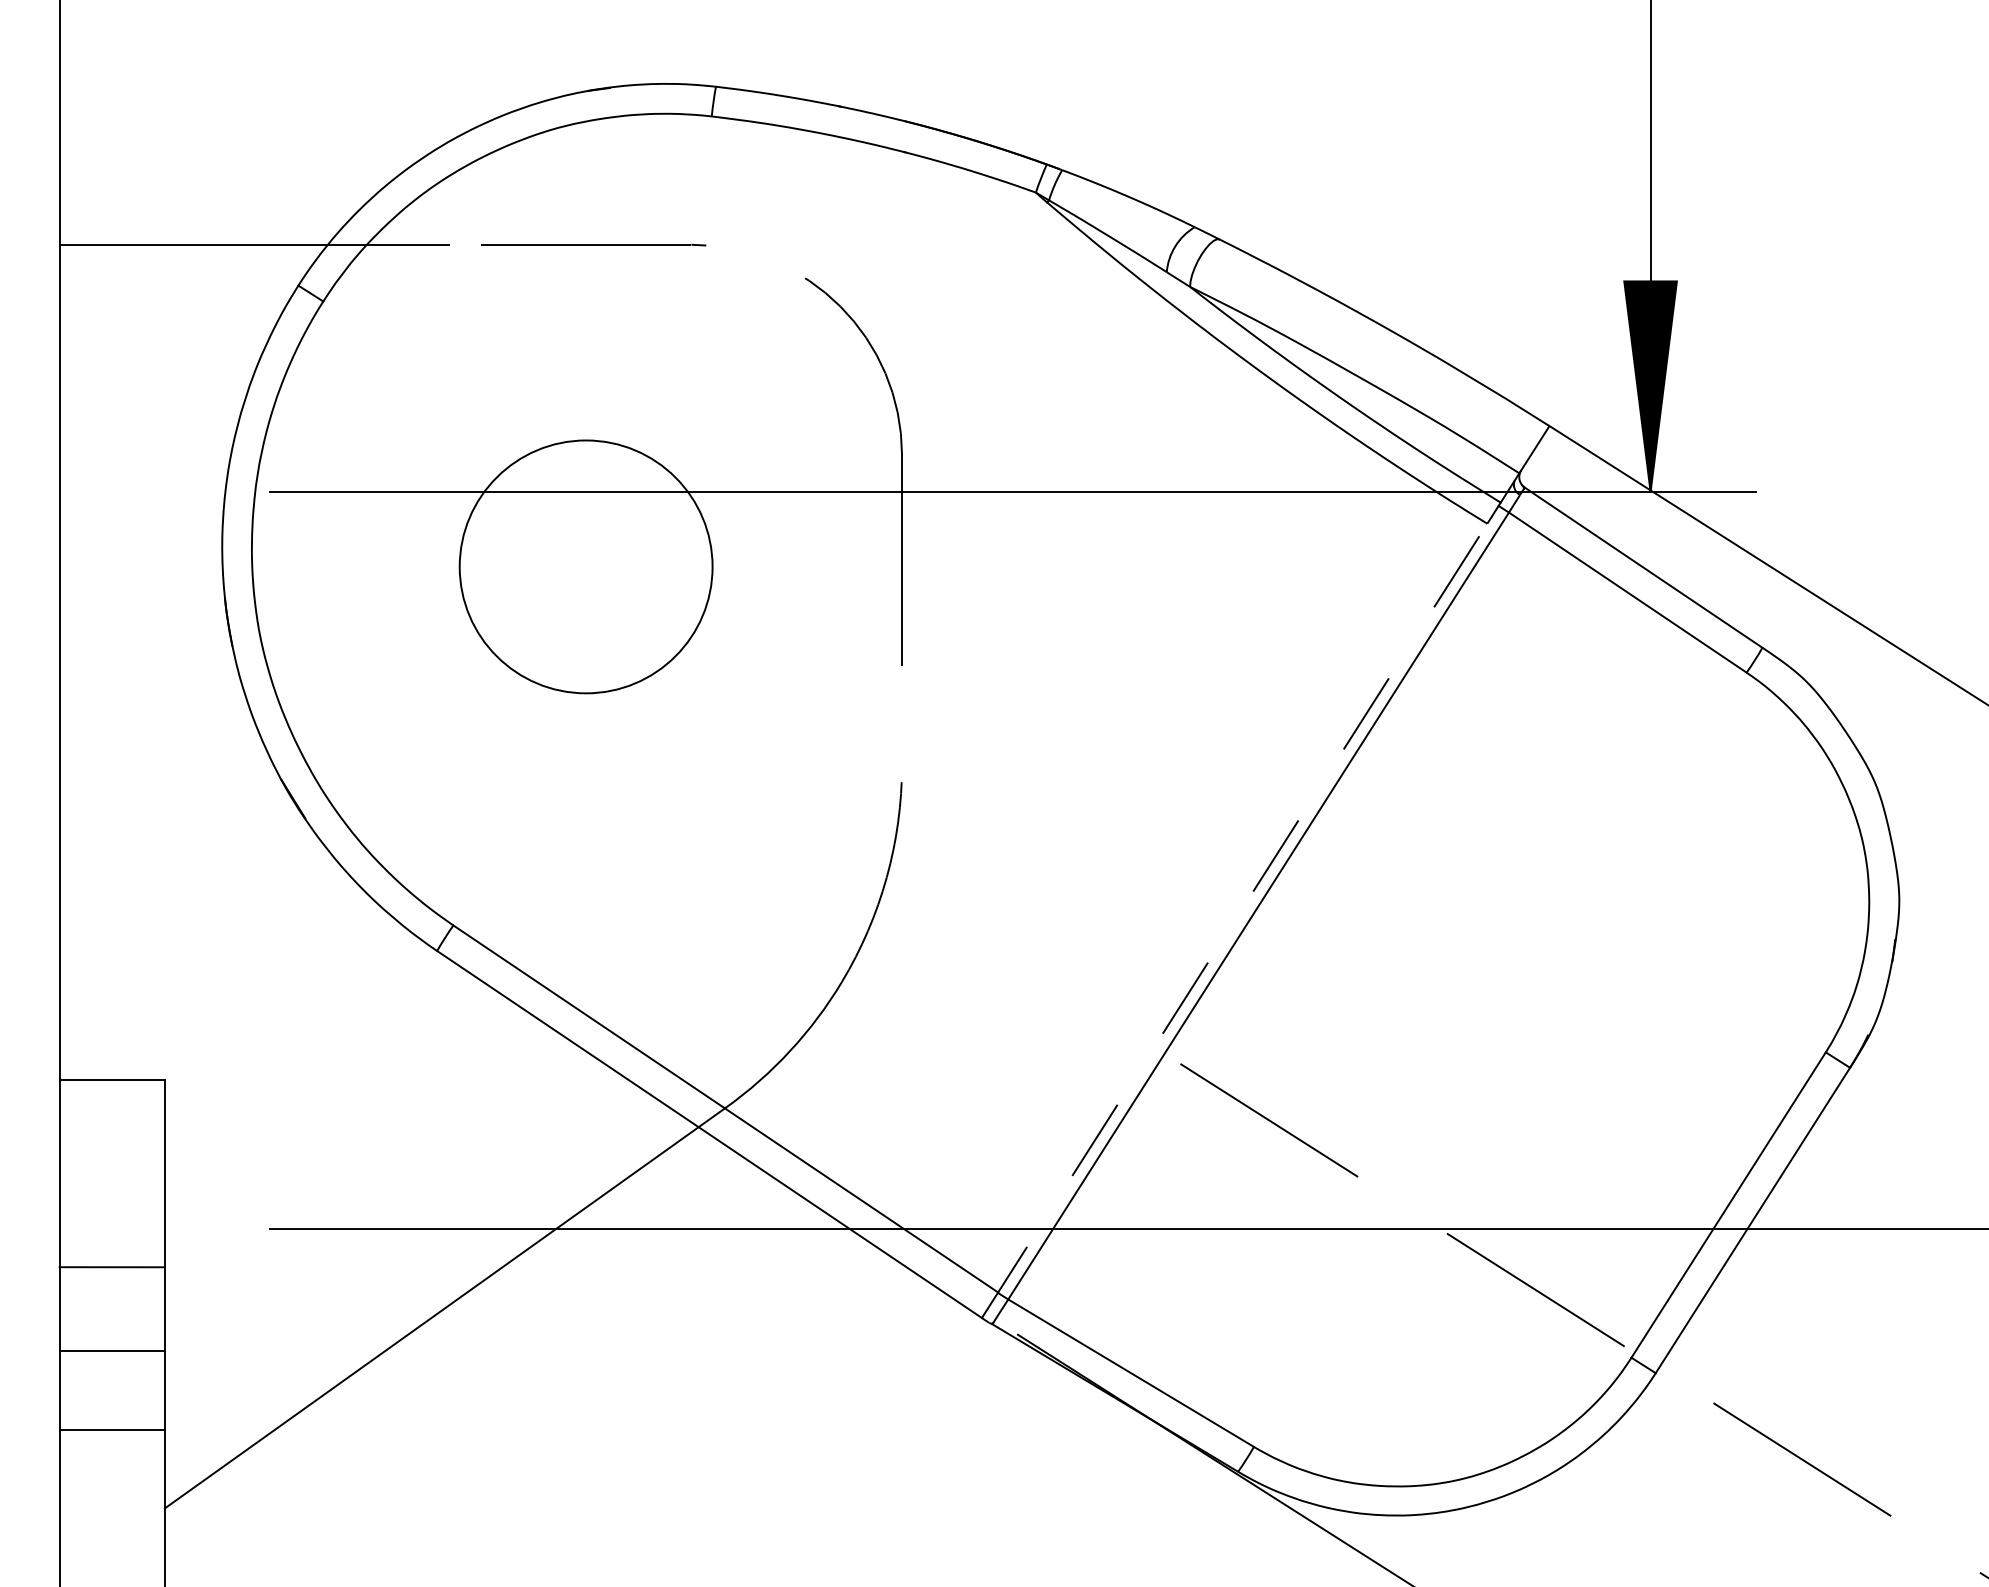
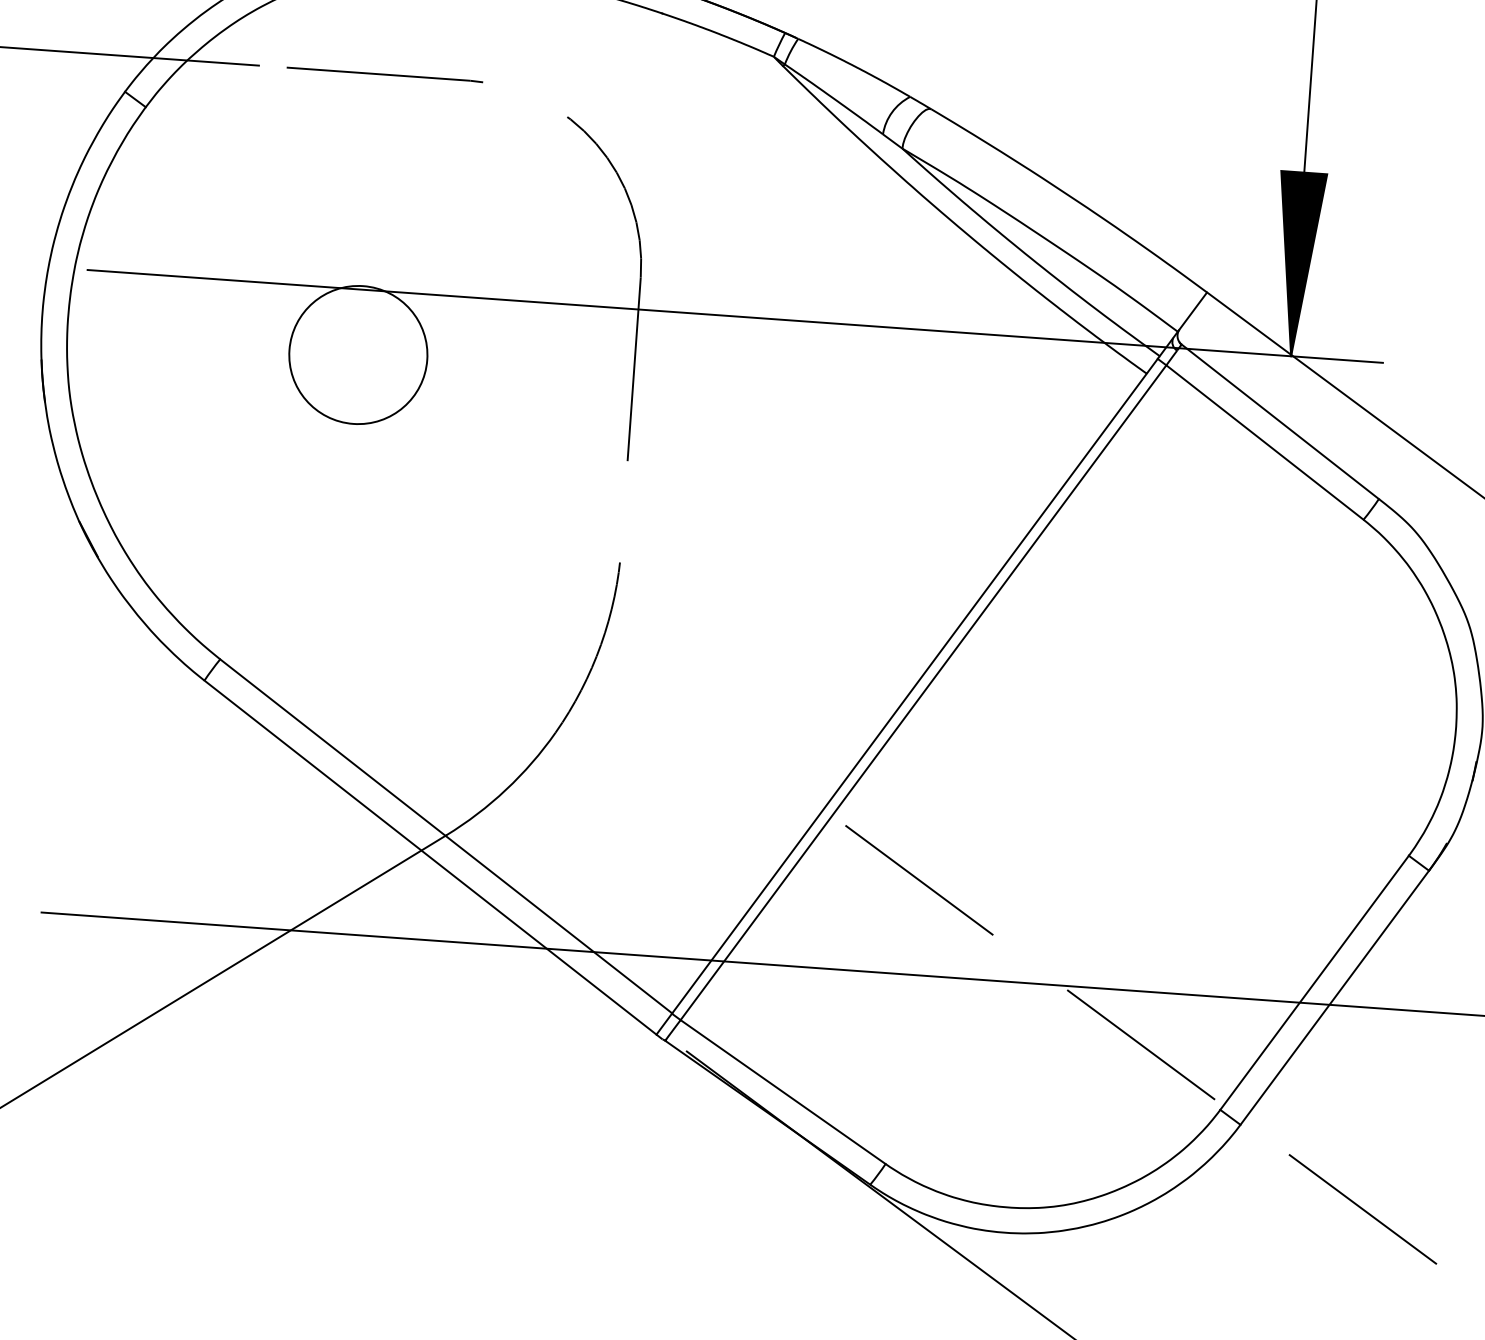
circle: (586, 566) -> (358, 354), size x0.62
line: (1234, 920) -> (901, 703), dashed -> solid

